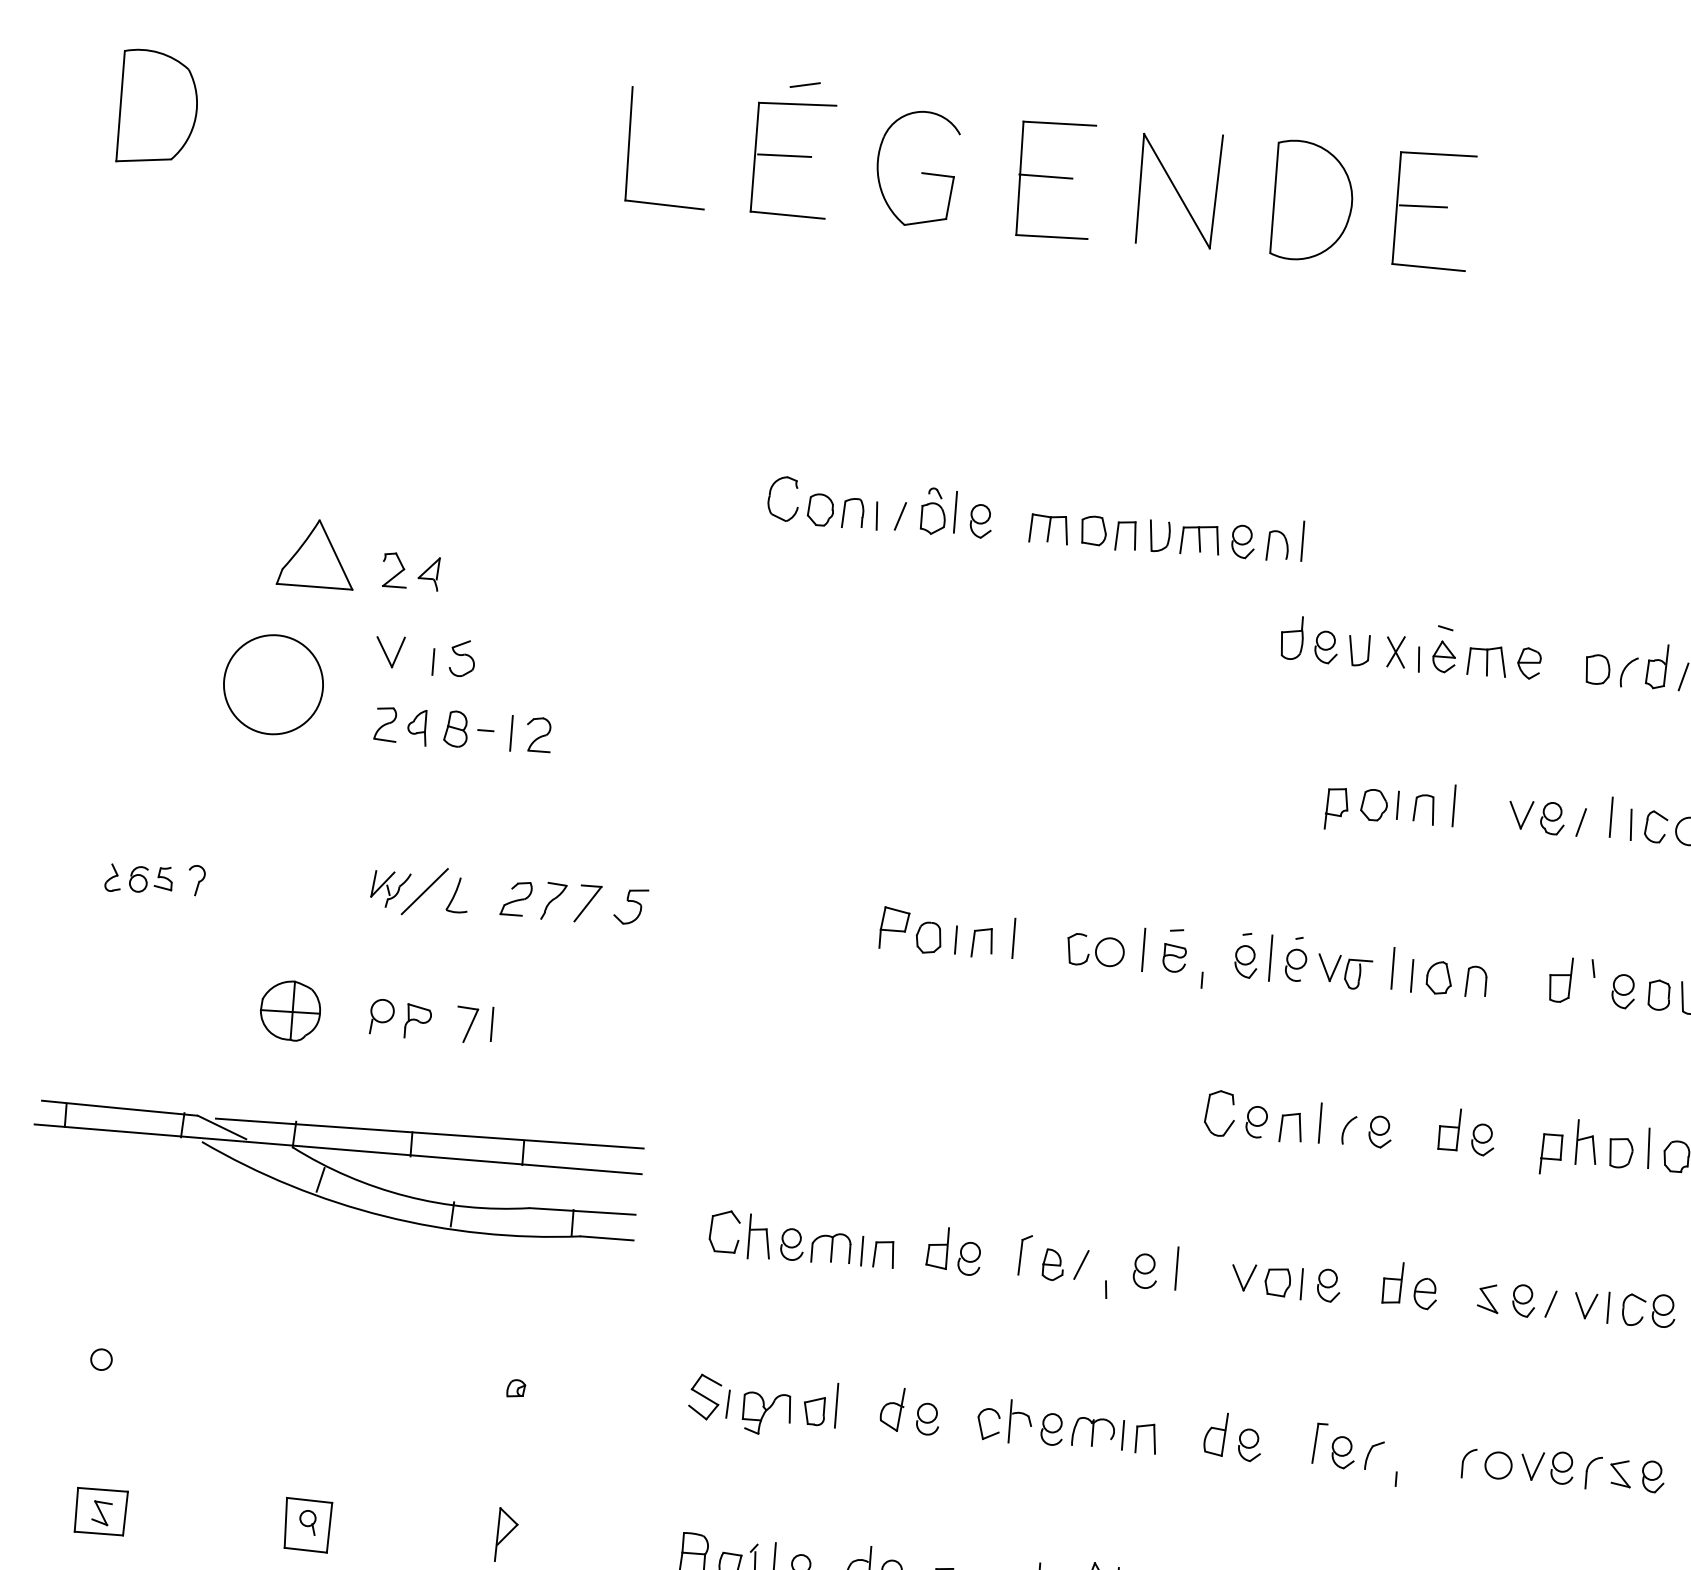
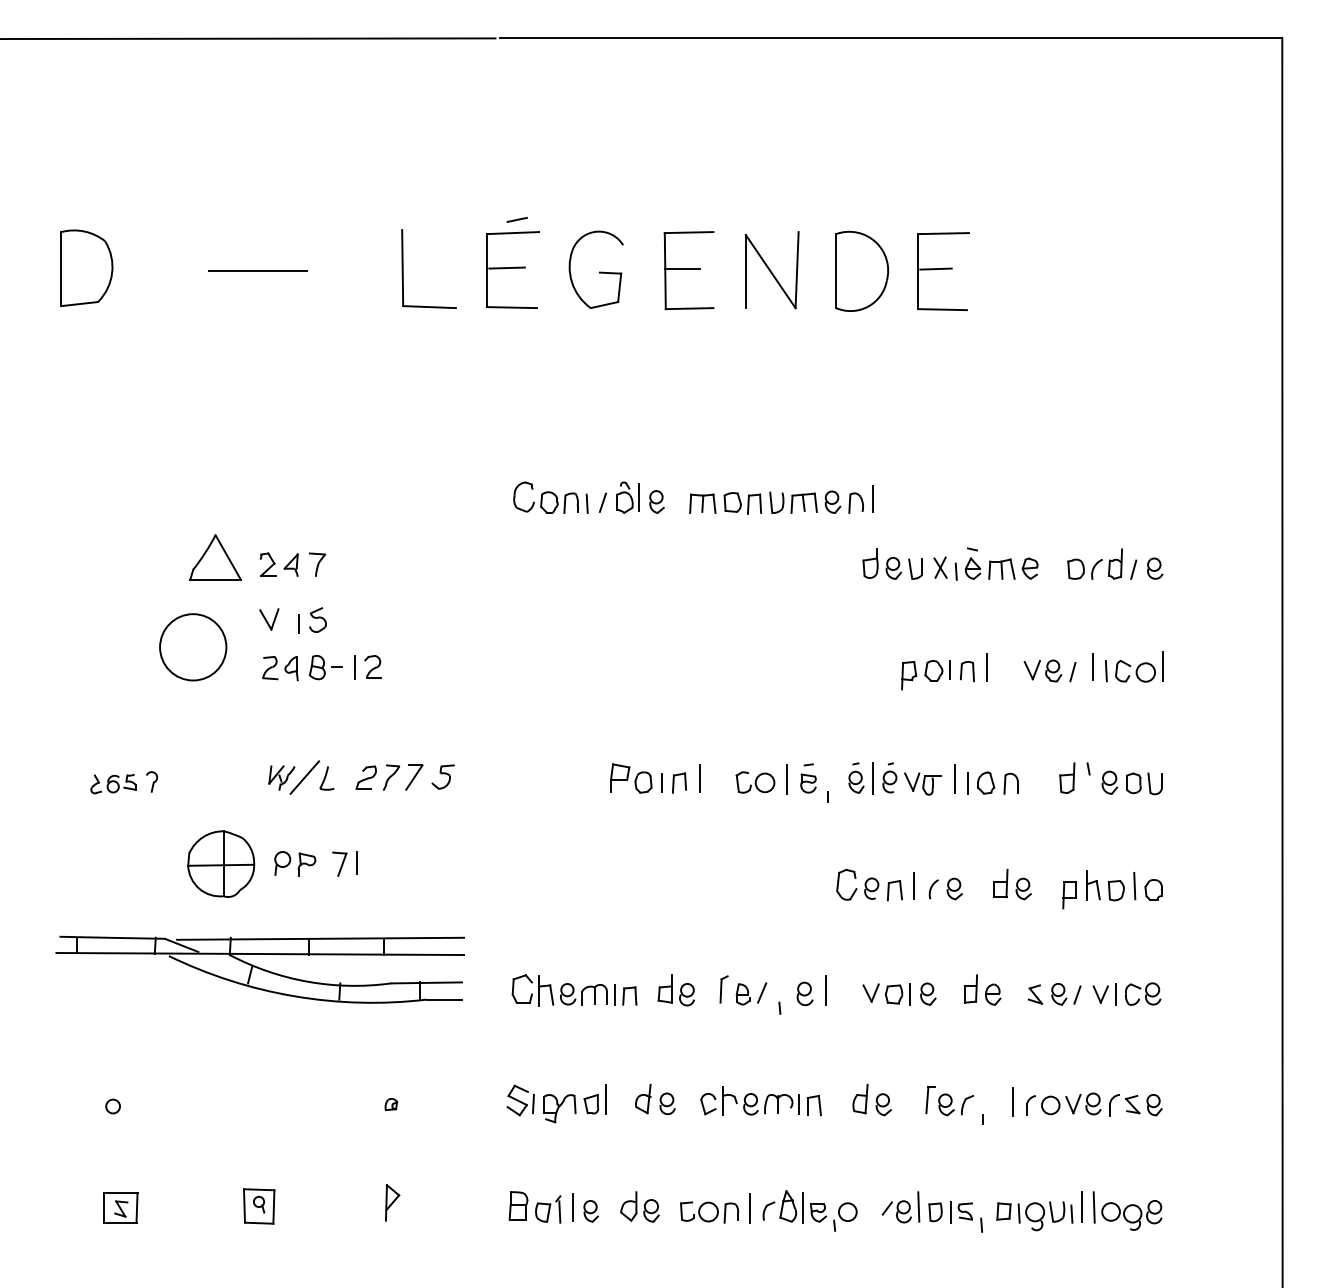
line: (412, 130) -> (257, 270), added
part: (468, 575) -> (317, 564), added
part: (290, 1010) -> (221, 863), size x1.67
line: (1442, 1455) -> (1012, 1101), added

